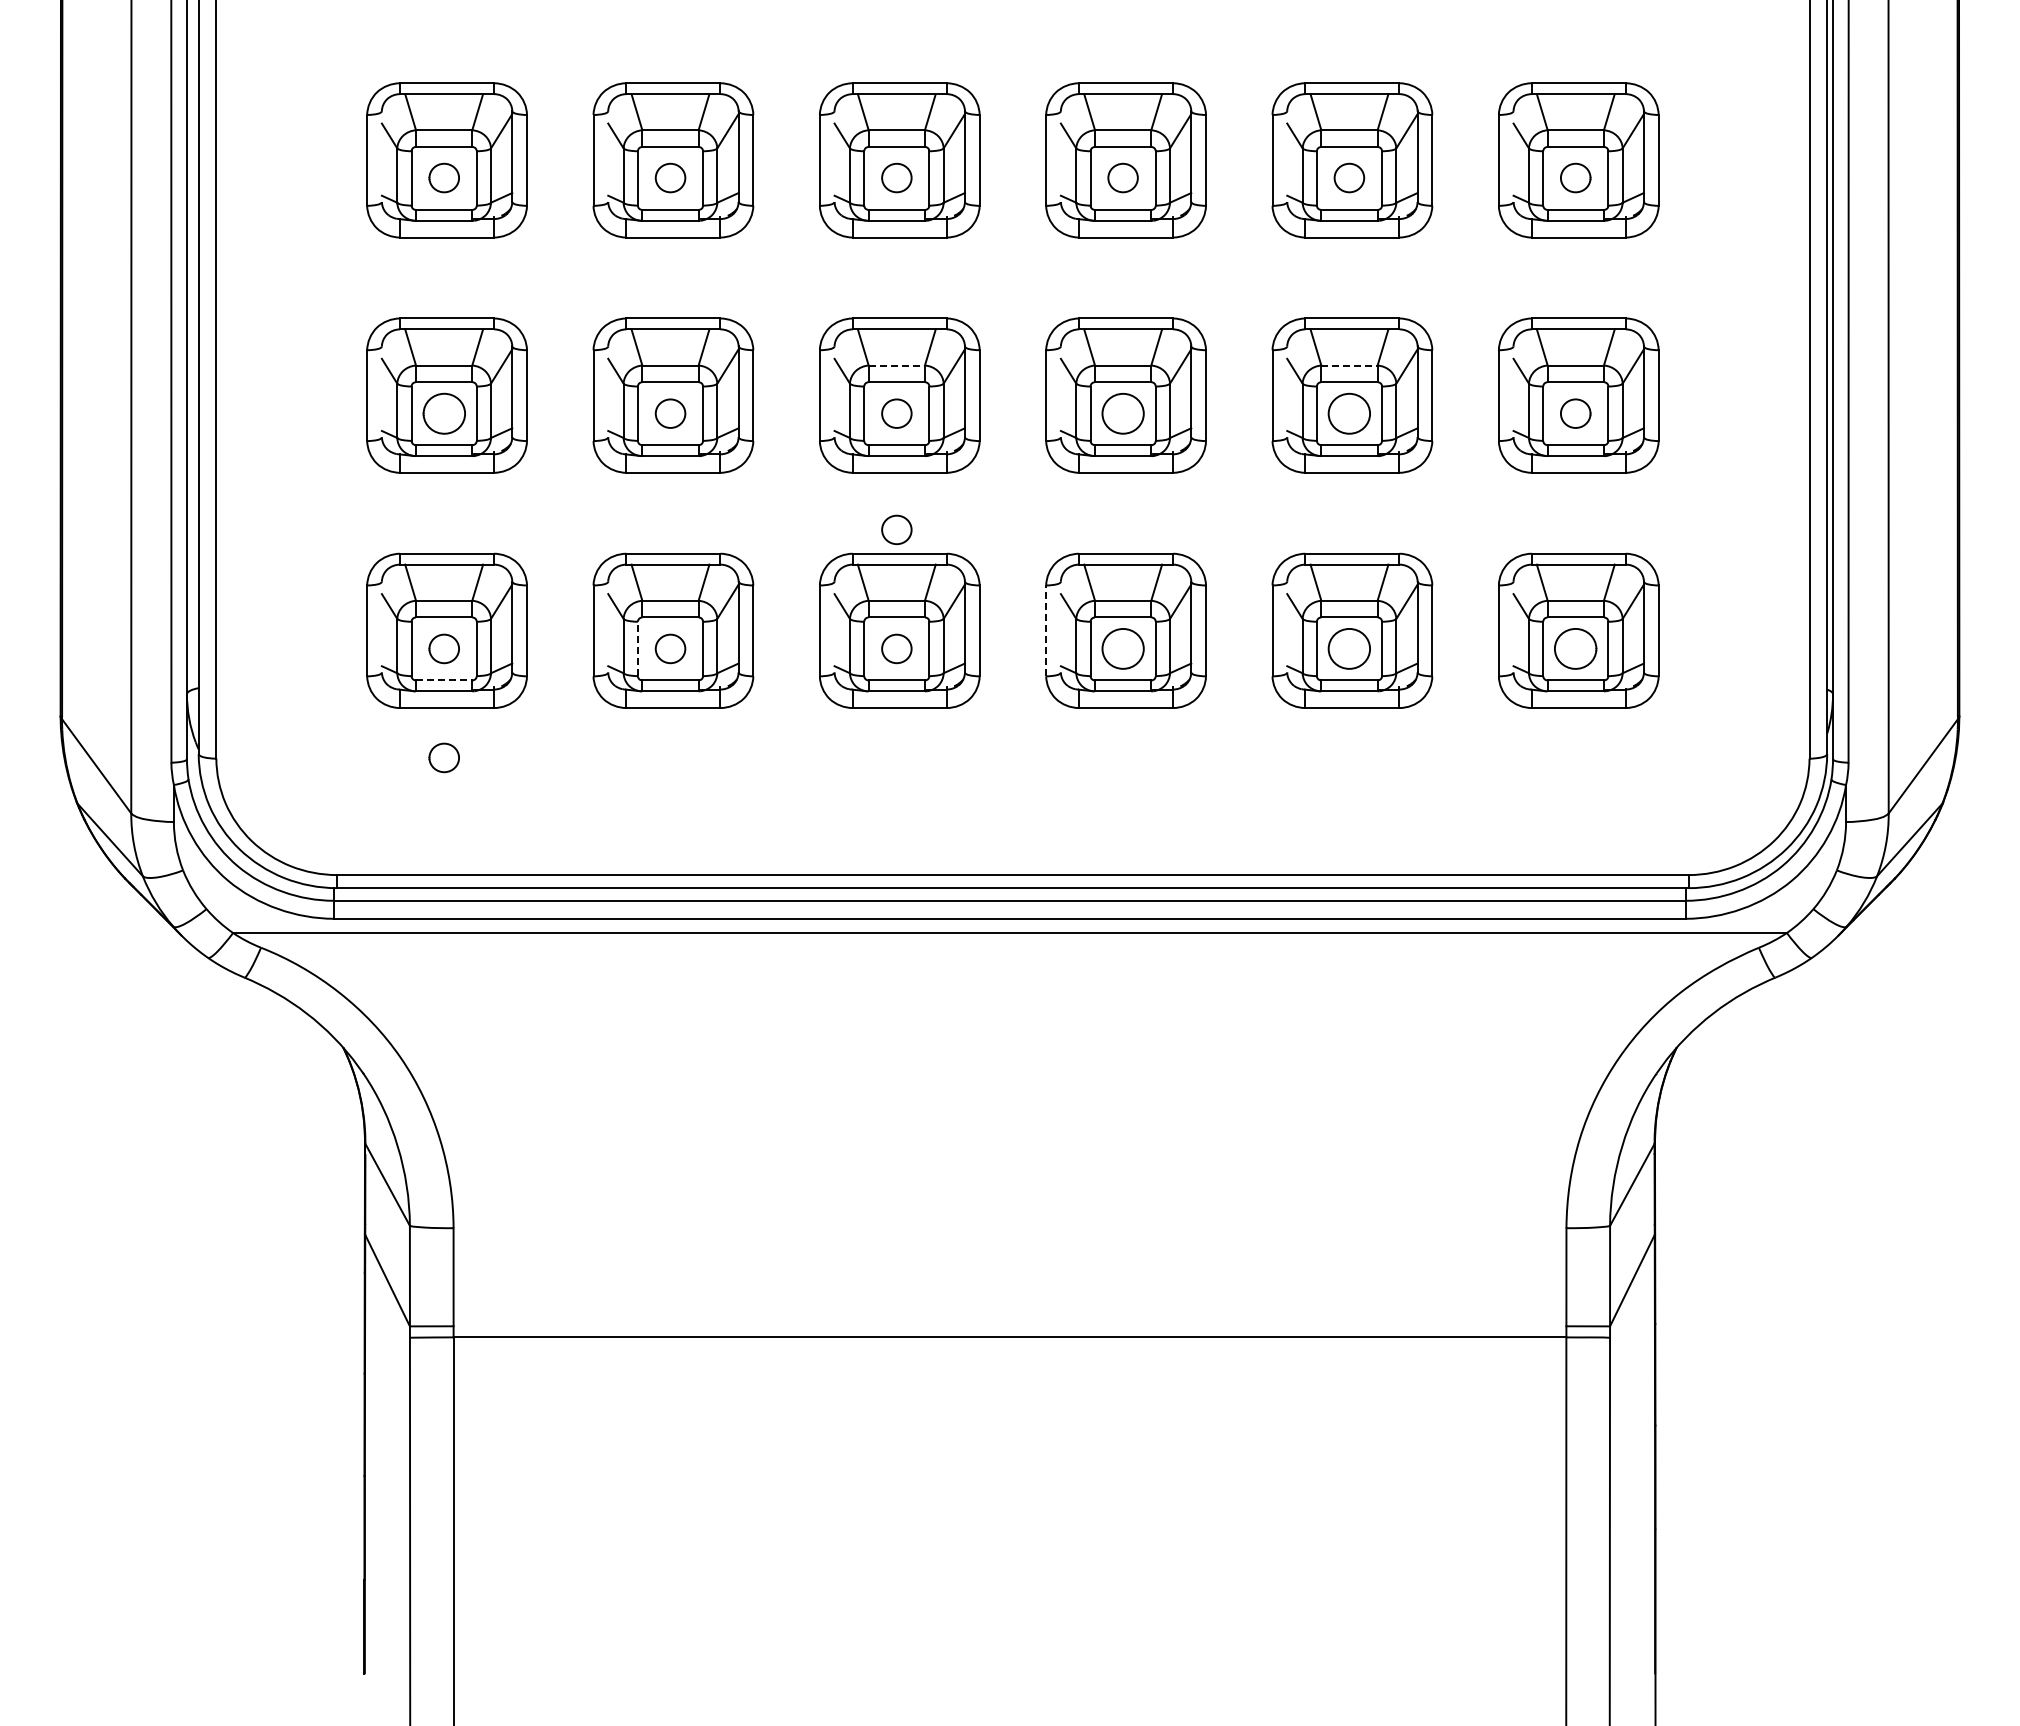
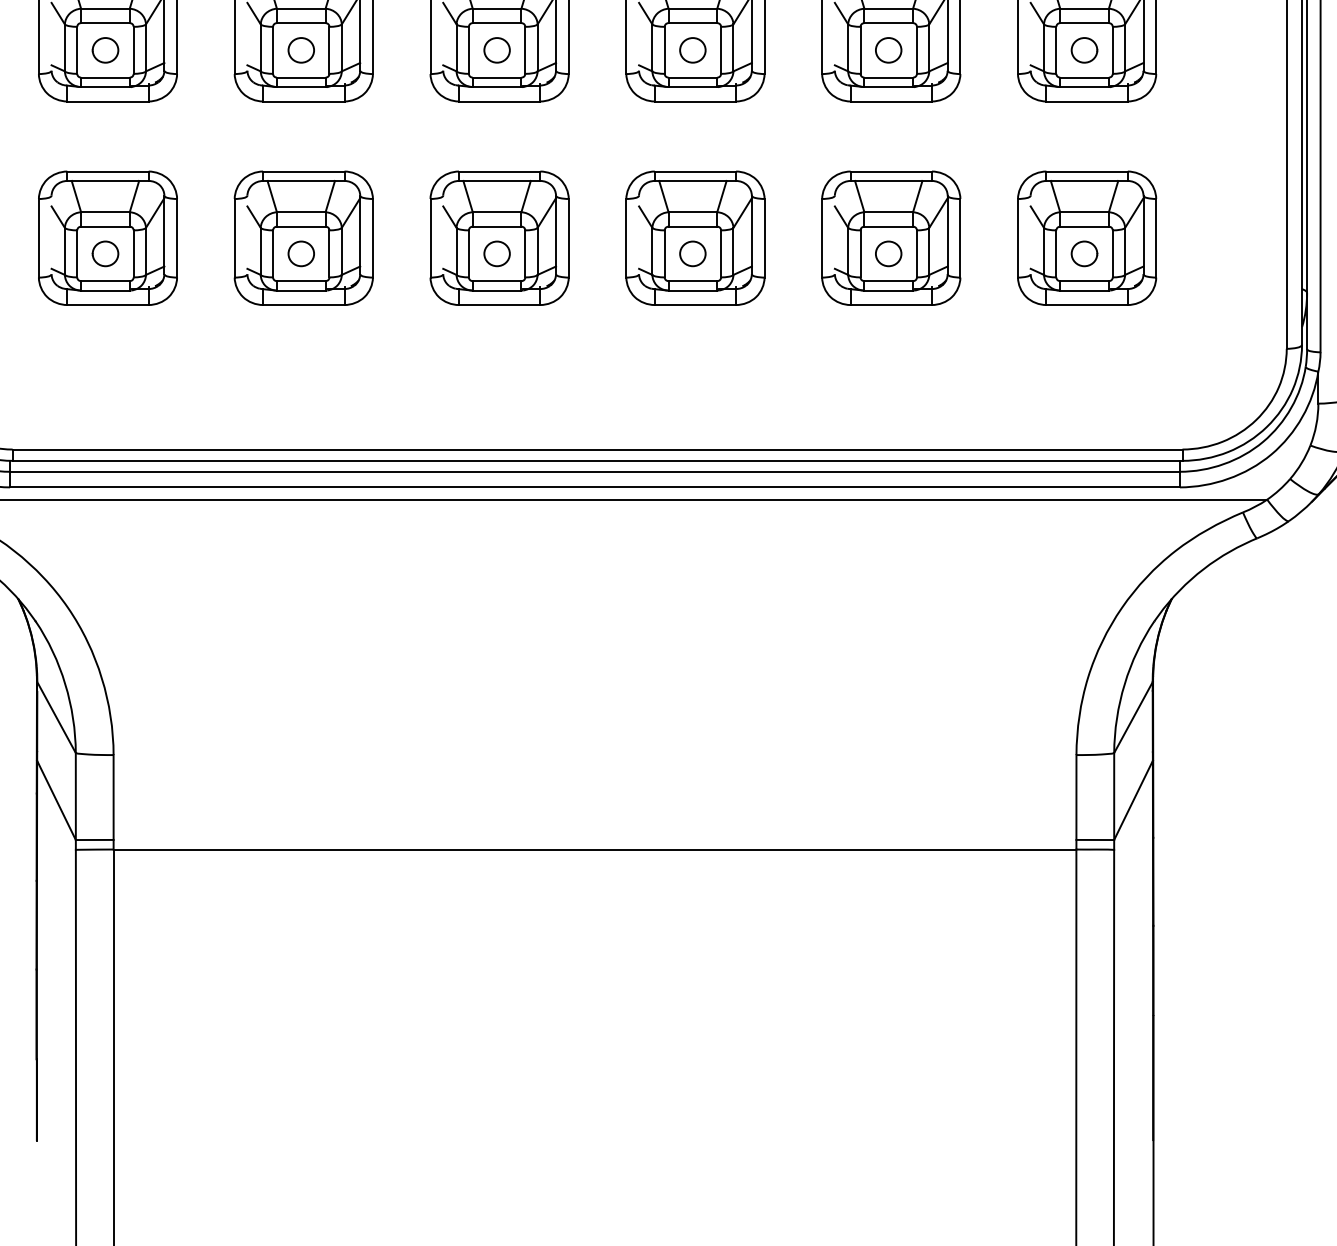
line: (897, 365) -> (497, 8), dashed -> solid
line: (1349, 365) -> (888, 8), dashed -> solid
part: (443, 413) -> (104, 50), size x0.71
part: (1122, 413) -> (692, 50), size x0.71
part: (1349, 413) -> (888, 50), size x0.71
part: (896, 529) -> (496, 150), removed
line: (1046, 630) -> (626, 237), dashed -> solid
line: (637, 648) -> (272, 253), dashed -> solid
part: (1122, 648) -> (692, 253), size x0.71
part: (1349, 648) -> (888, 253), size x0.71
part: (1575, 648) -> (1084, 253), size x0.71
line: (444, 680) -> (105, 281), dashed -> solid
part: (443, 757) -> (104, 347), removed

